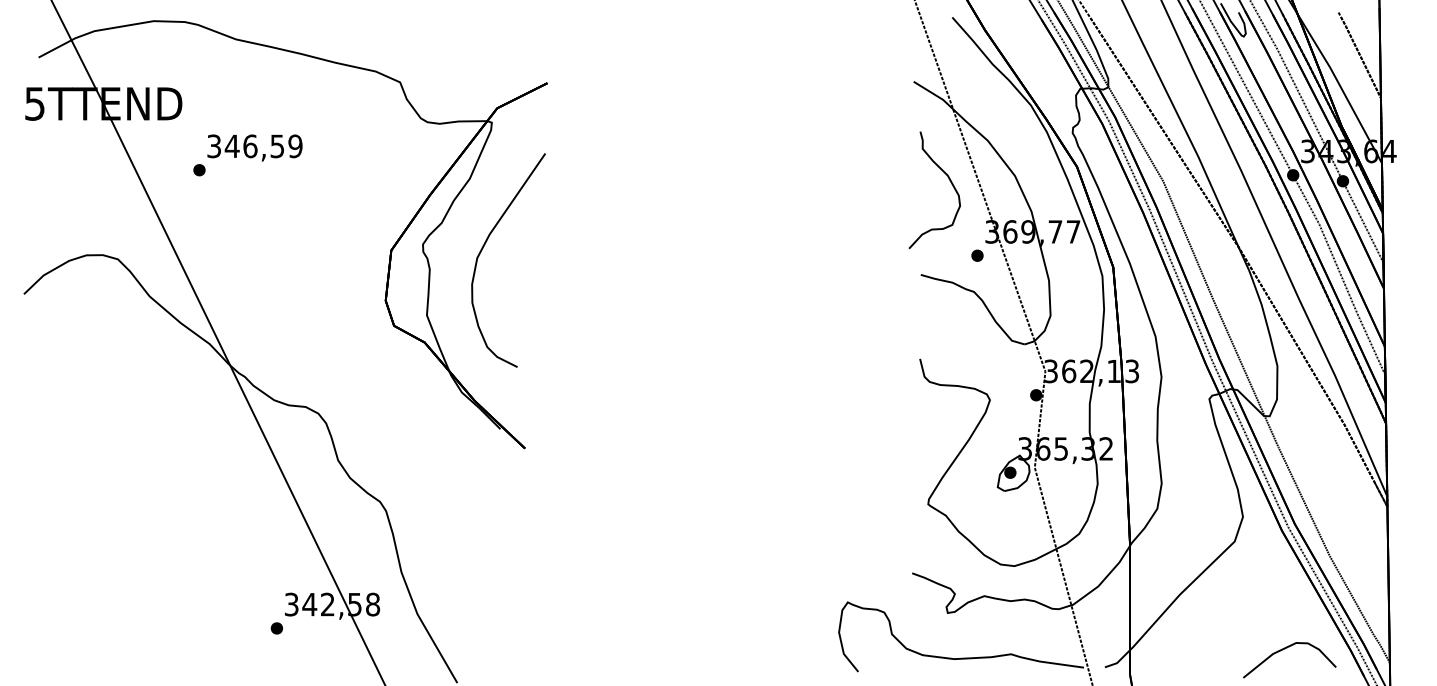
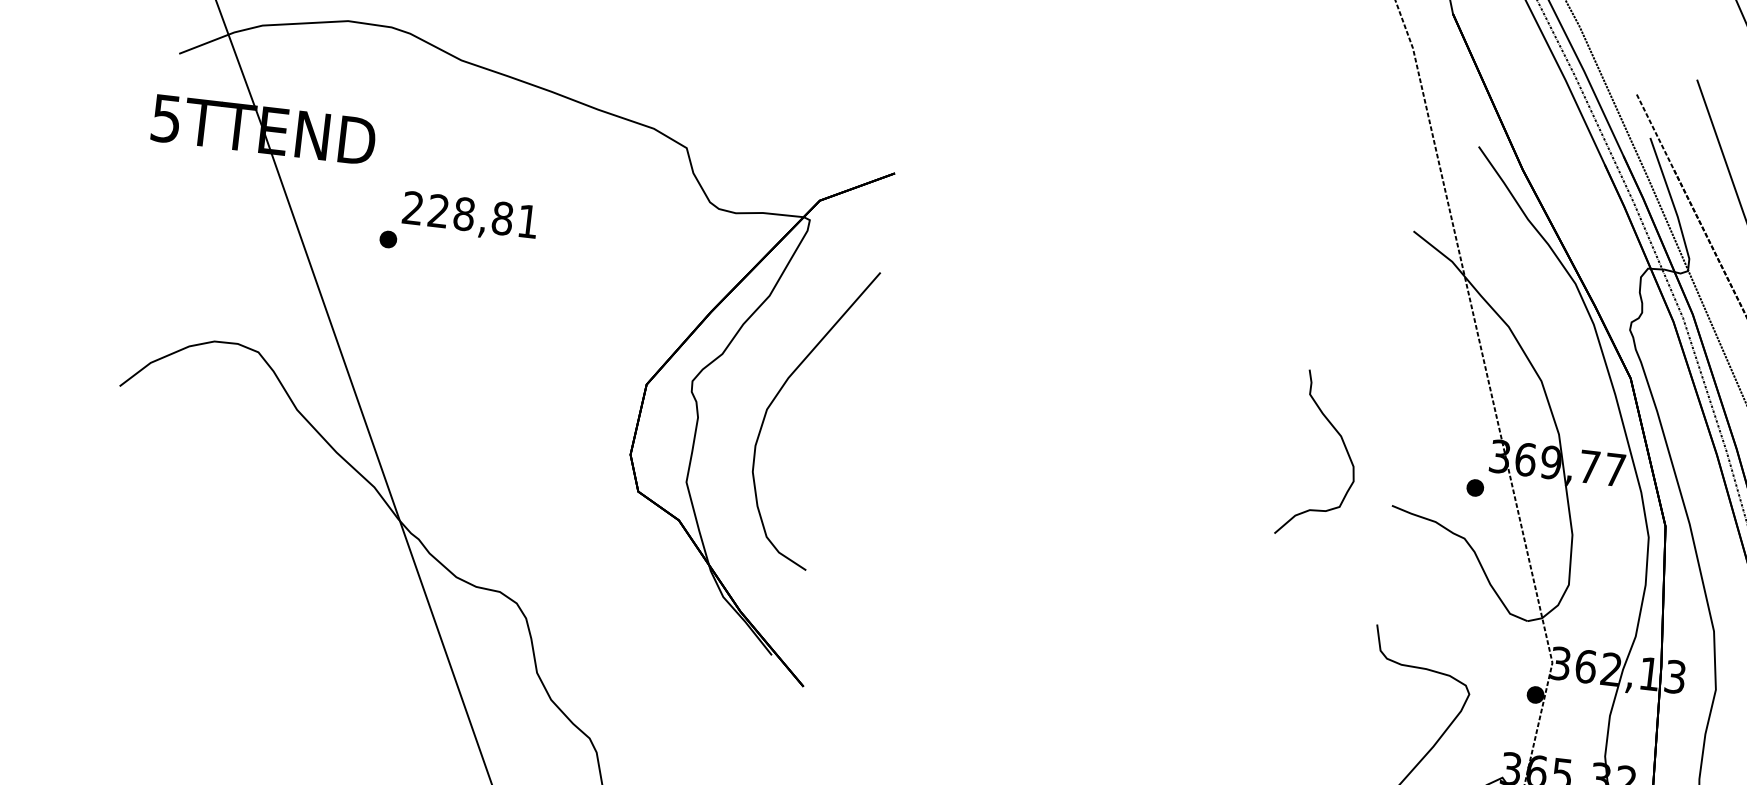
text: (254, 146) -> (470, 214), 346,59 -> 228,81
curve: (948, 179) -> (1341, 442), moved

